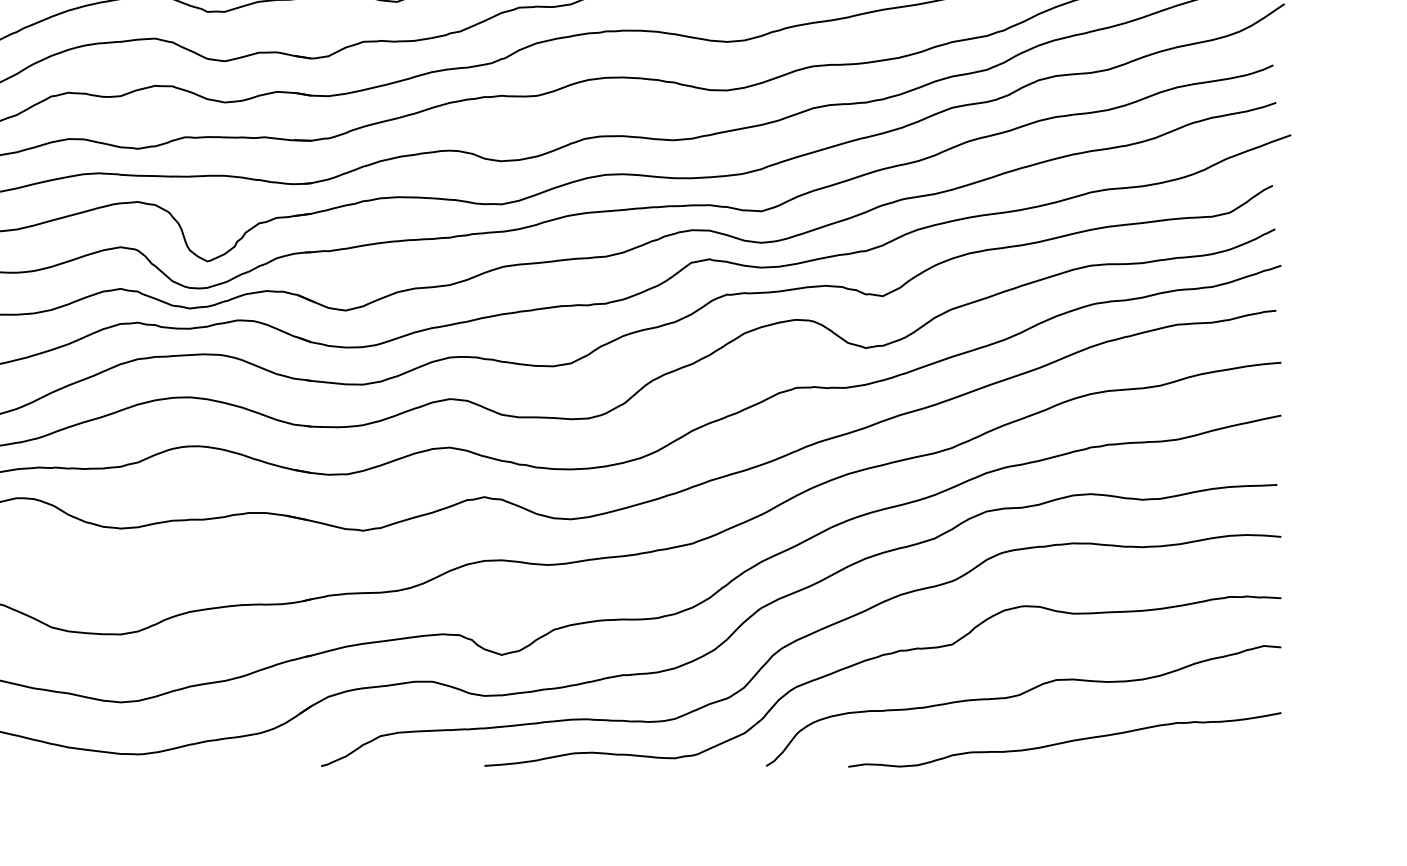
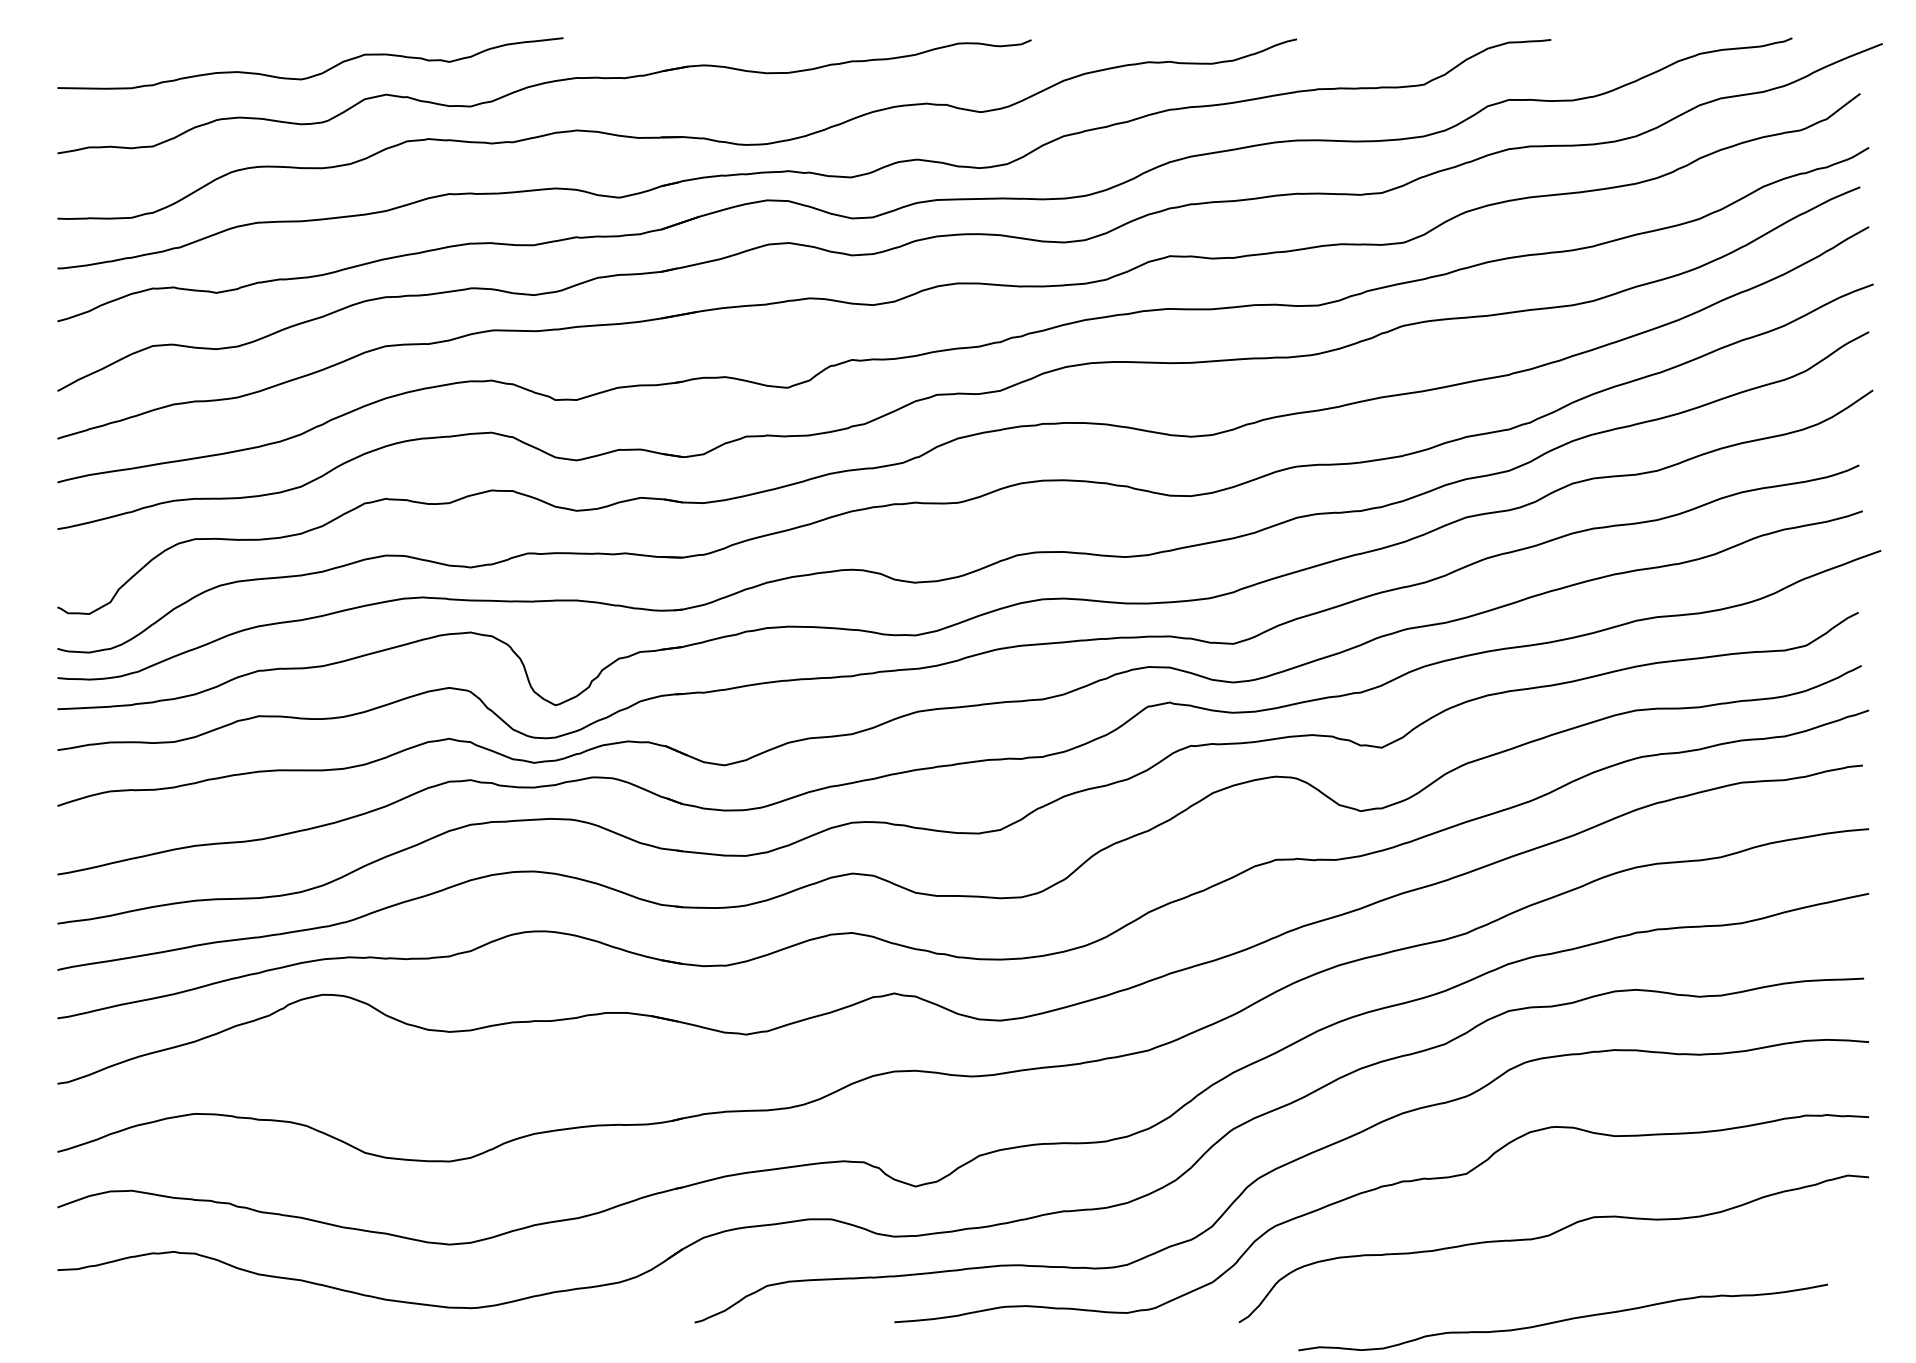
curve: (1065, 741) -> (1563, 1319), moved

